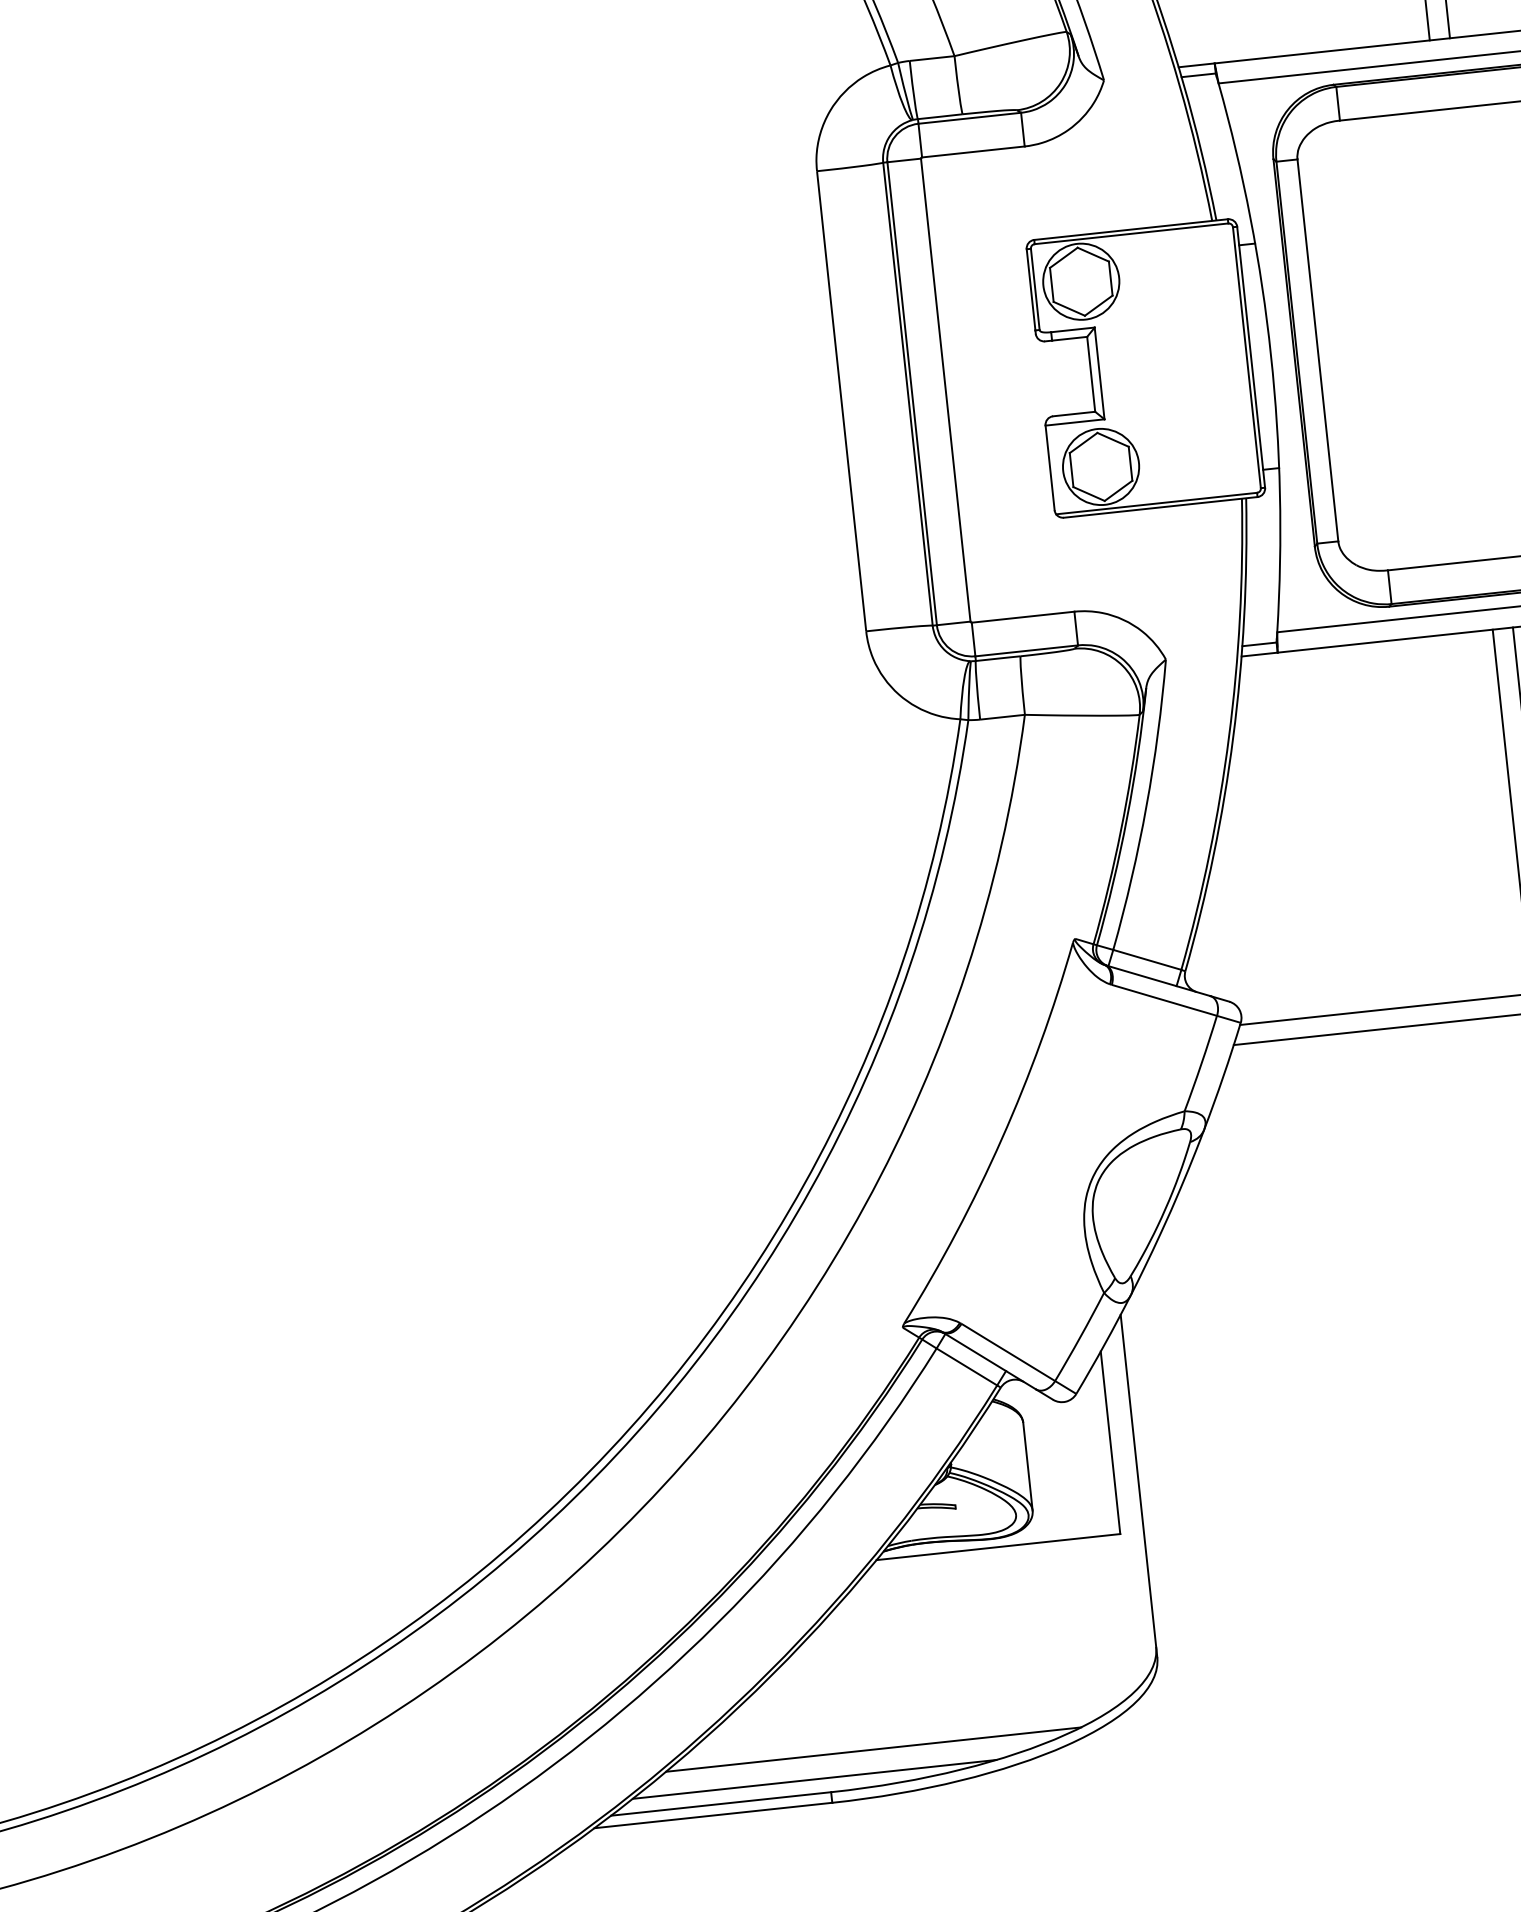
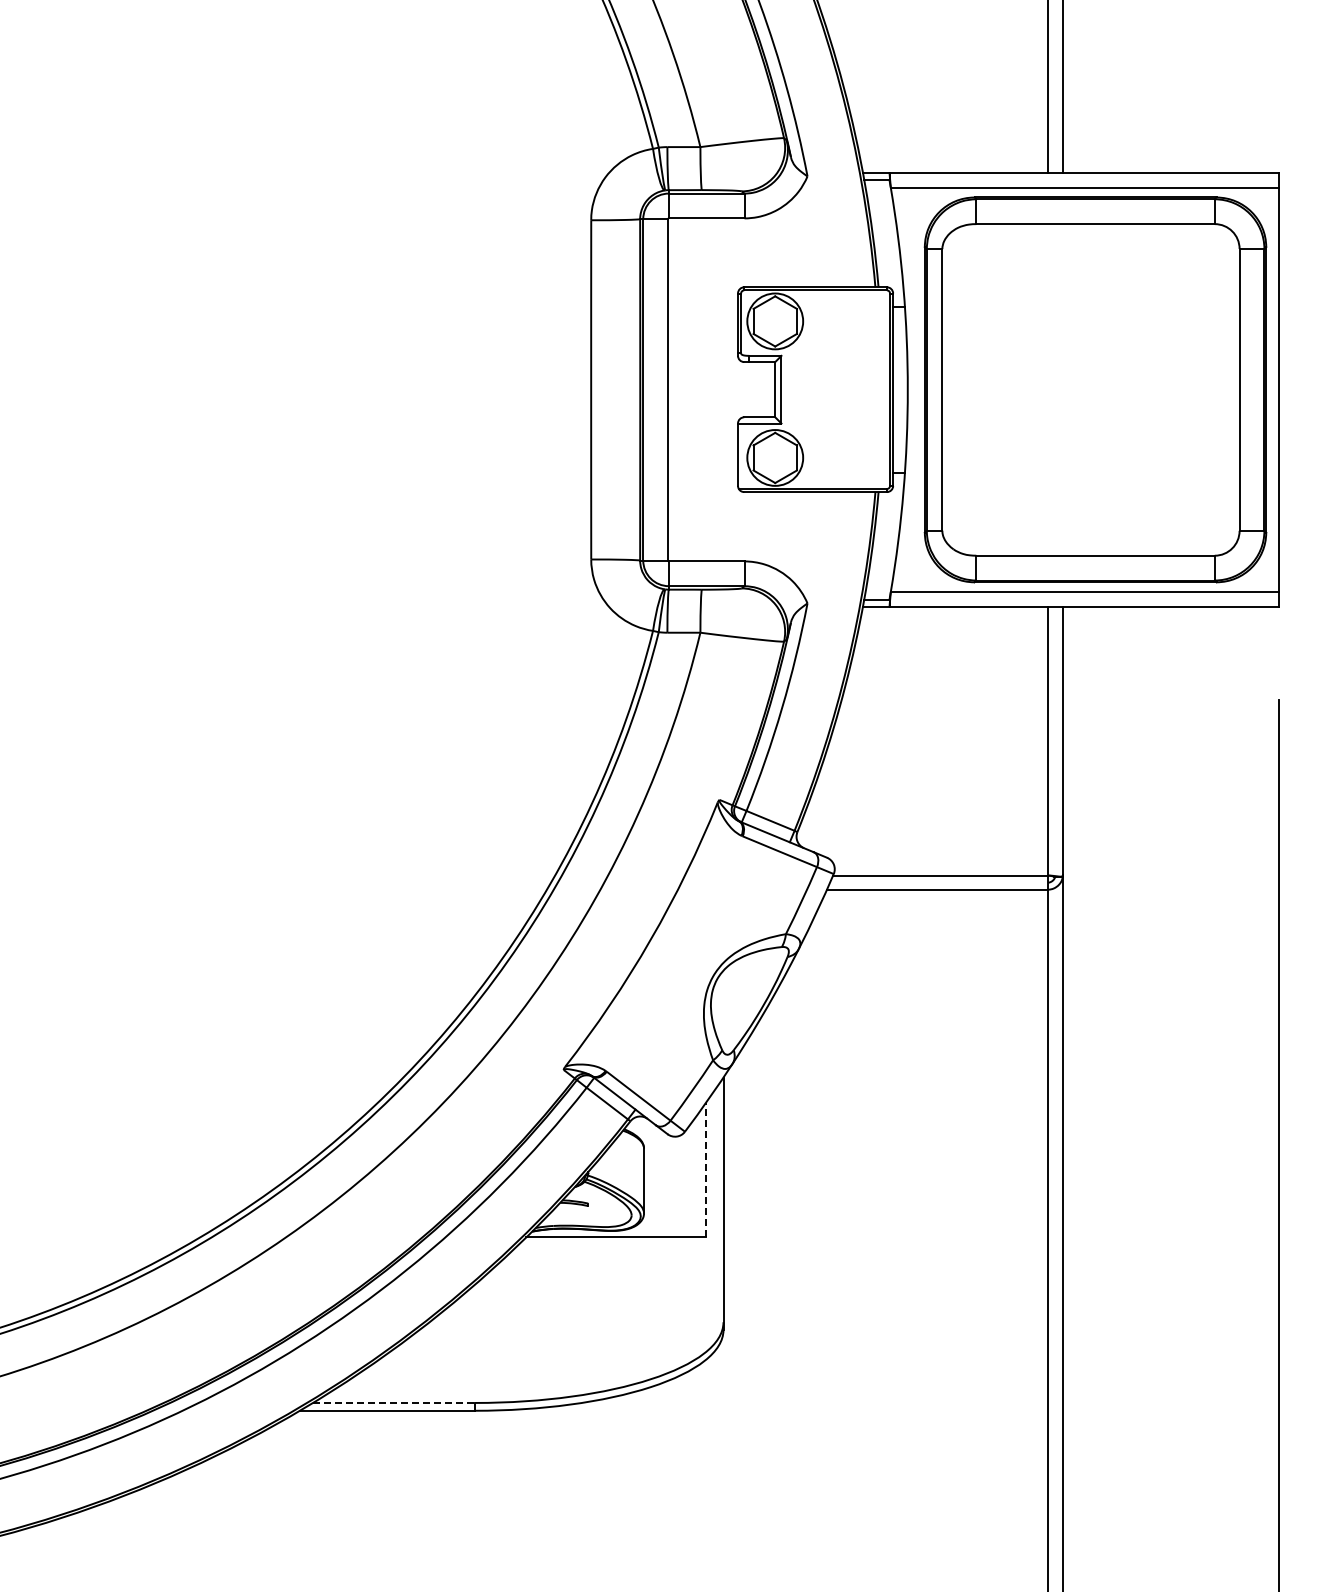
line: (1110, 1442) -> (706, 1169), solid -> dashed
line: (873, 1749) -> (509, 1375), removed
line: (815, 1779) -> (464, 1392), removed
line: (721, 1803) -> (394, 1402), solid -> dashed

